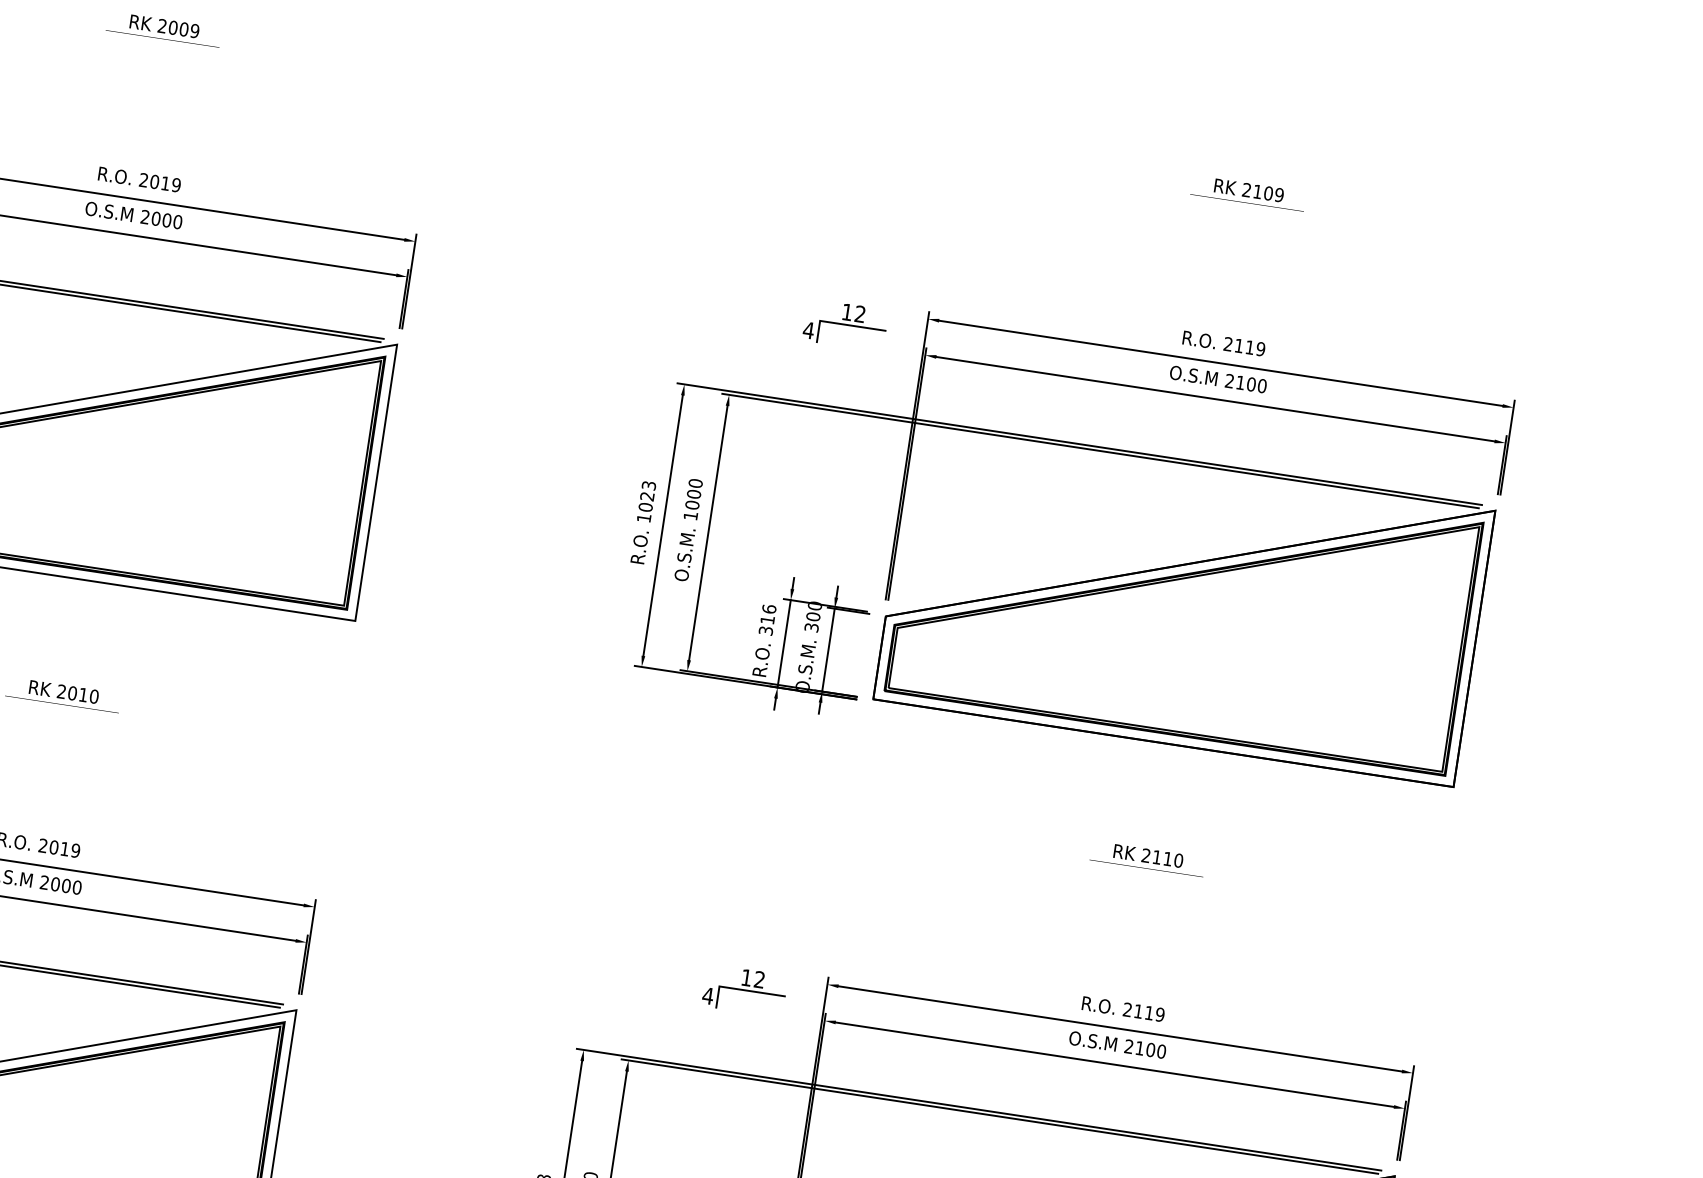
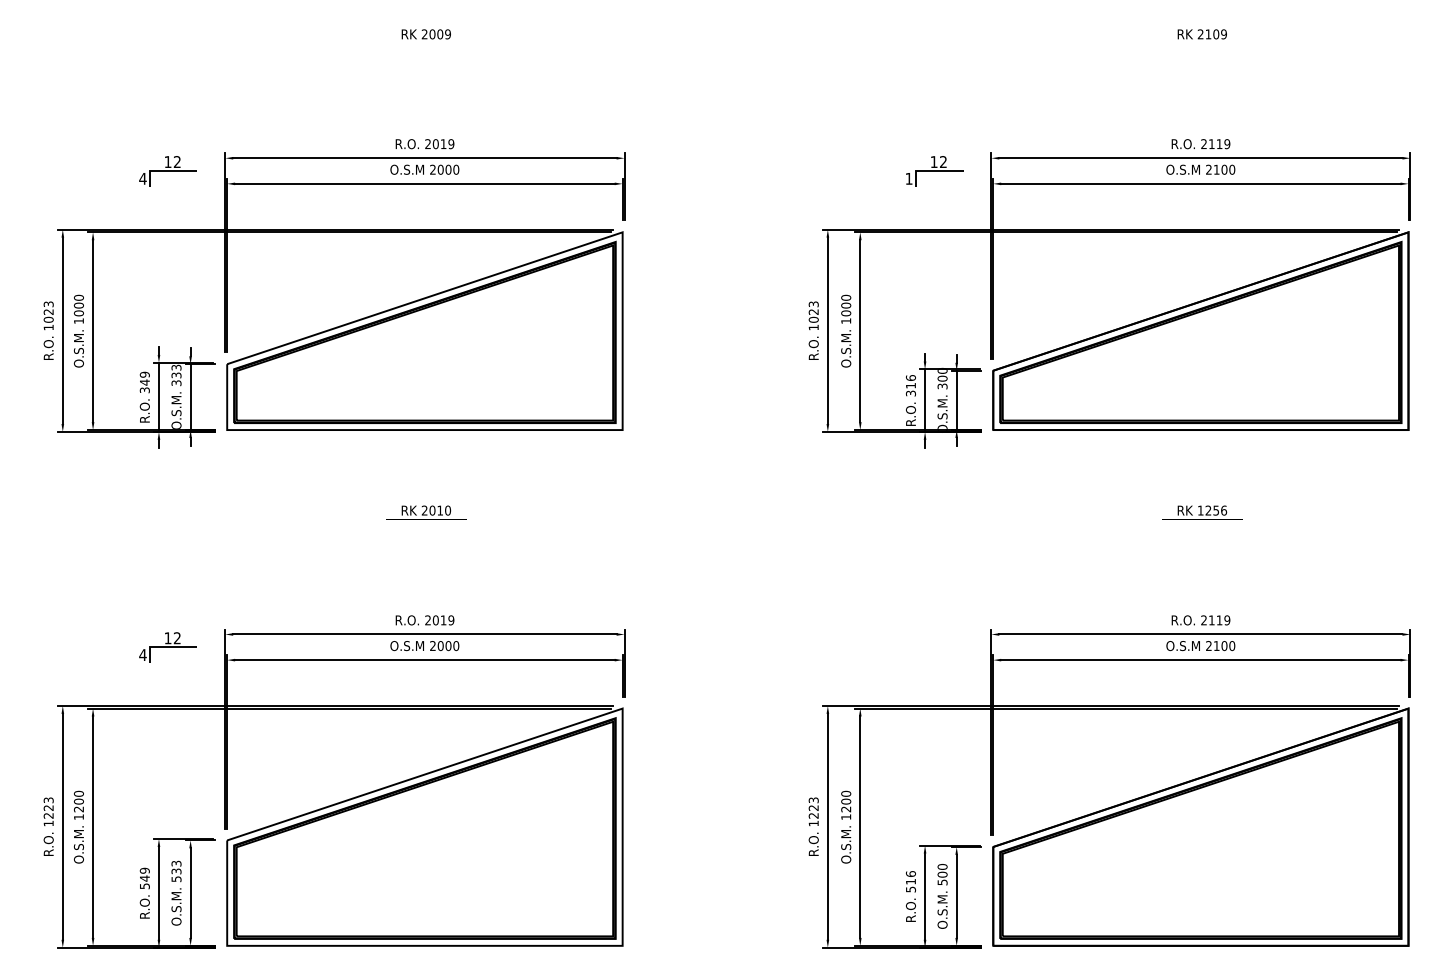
text: (807, 329) -> (908, 178), 4 -> 1
text: (1162, 858) -> (1212, 510), 2110 -> 1256
part: (745, 990) -> (934, 647), removed

